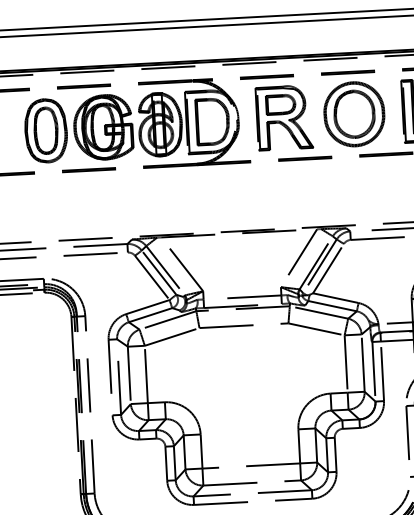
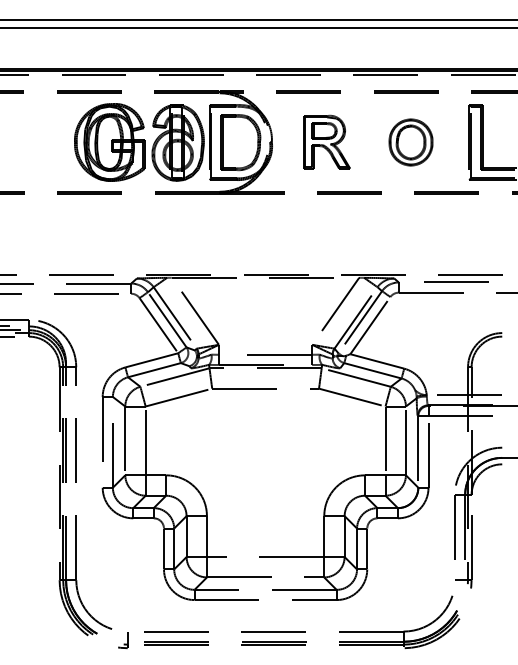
part: (353, 114) -> (410, 142), size x0.6
part: (283, 117) -> (326, 141), size x0.7
part: (45, 130) -> (40, 142), removed

